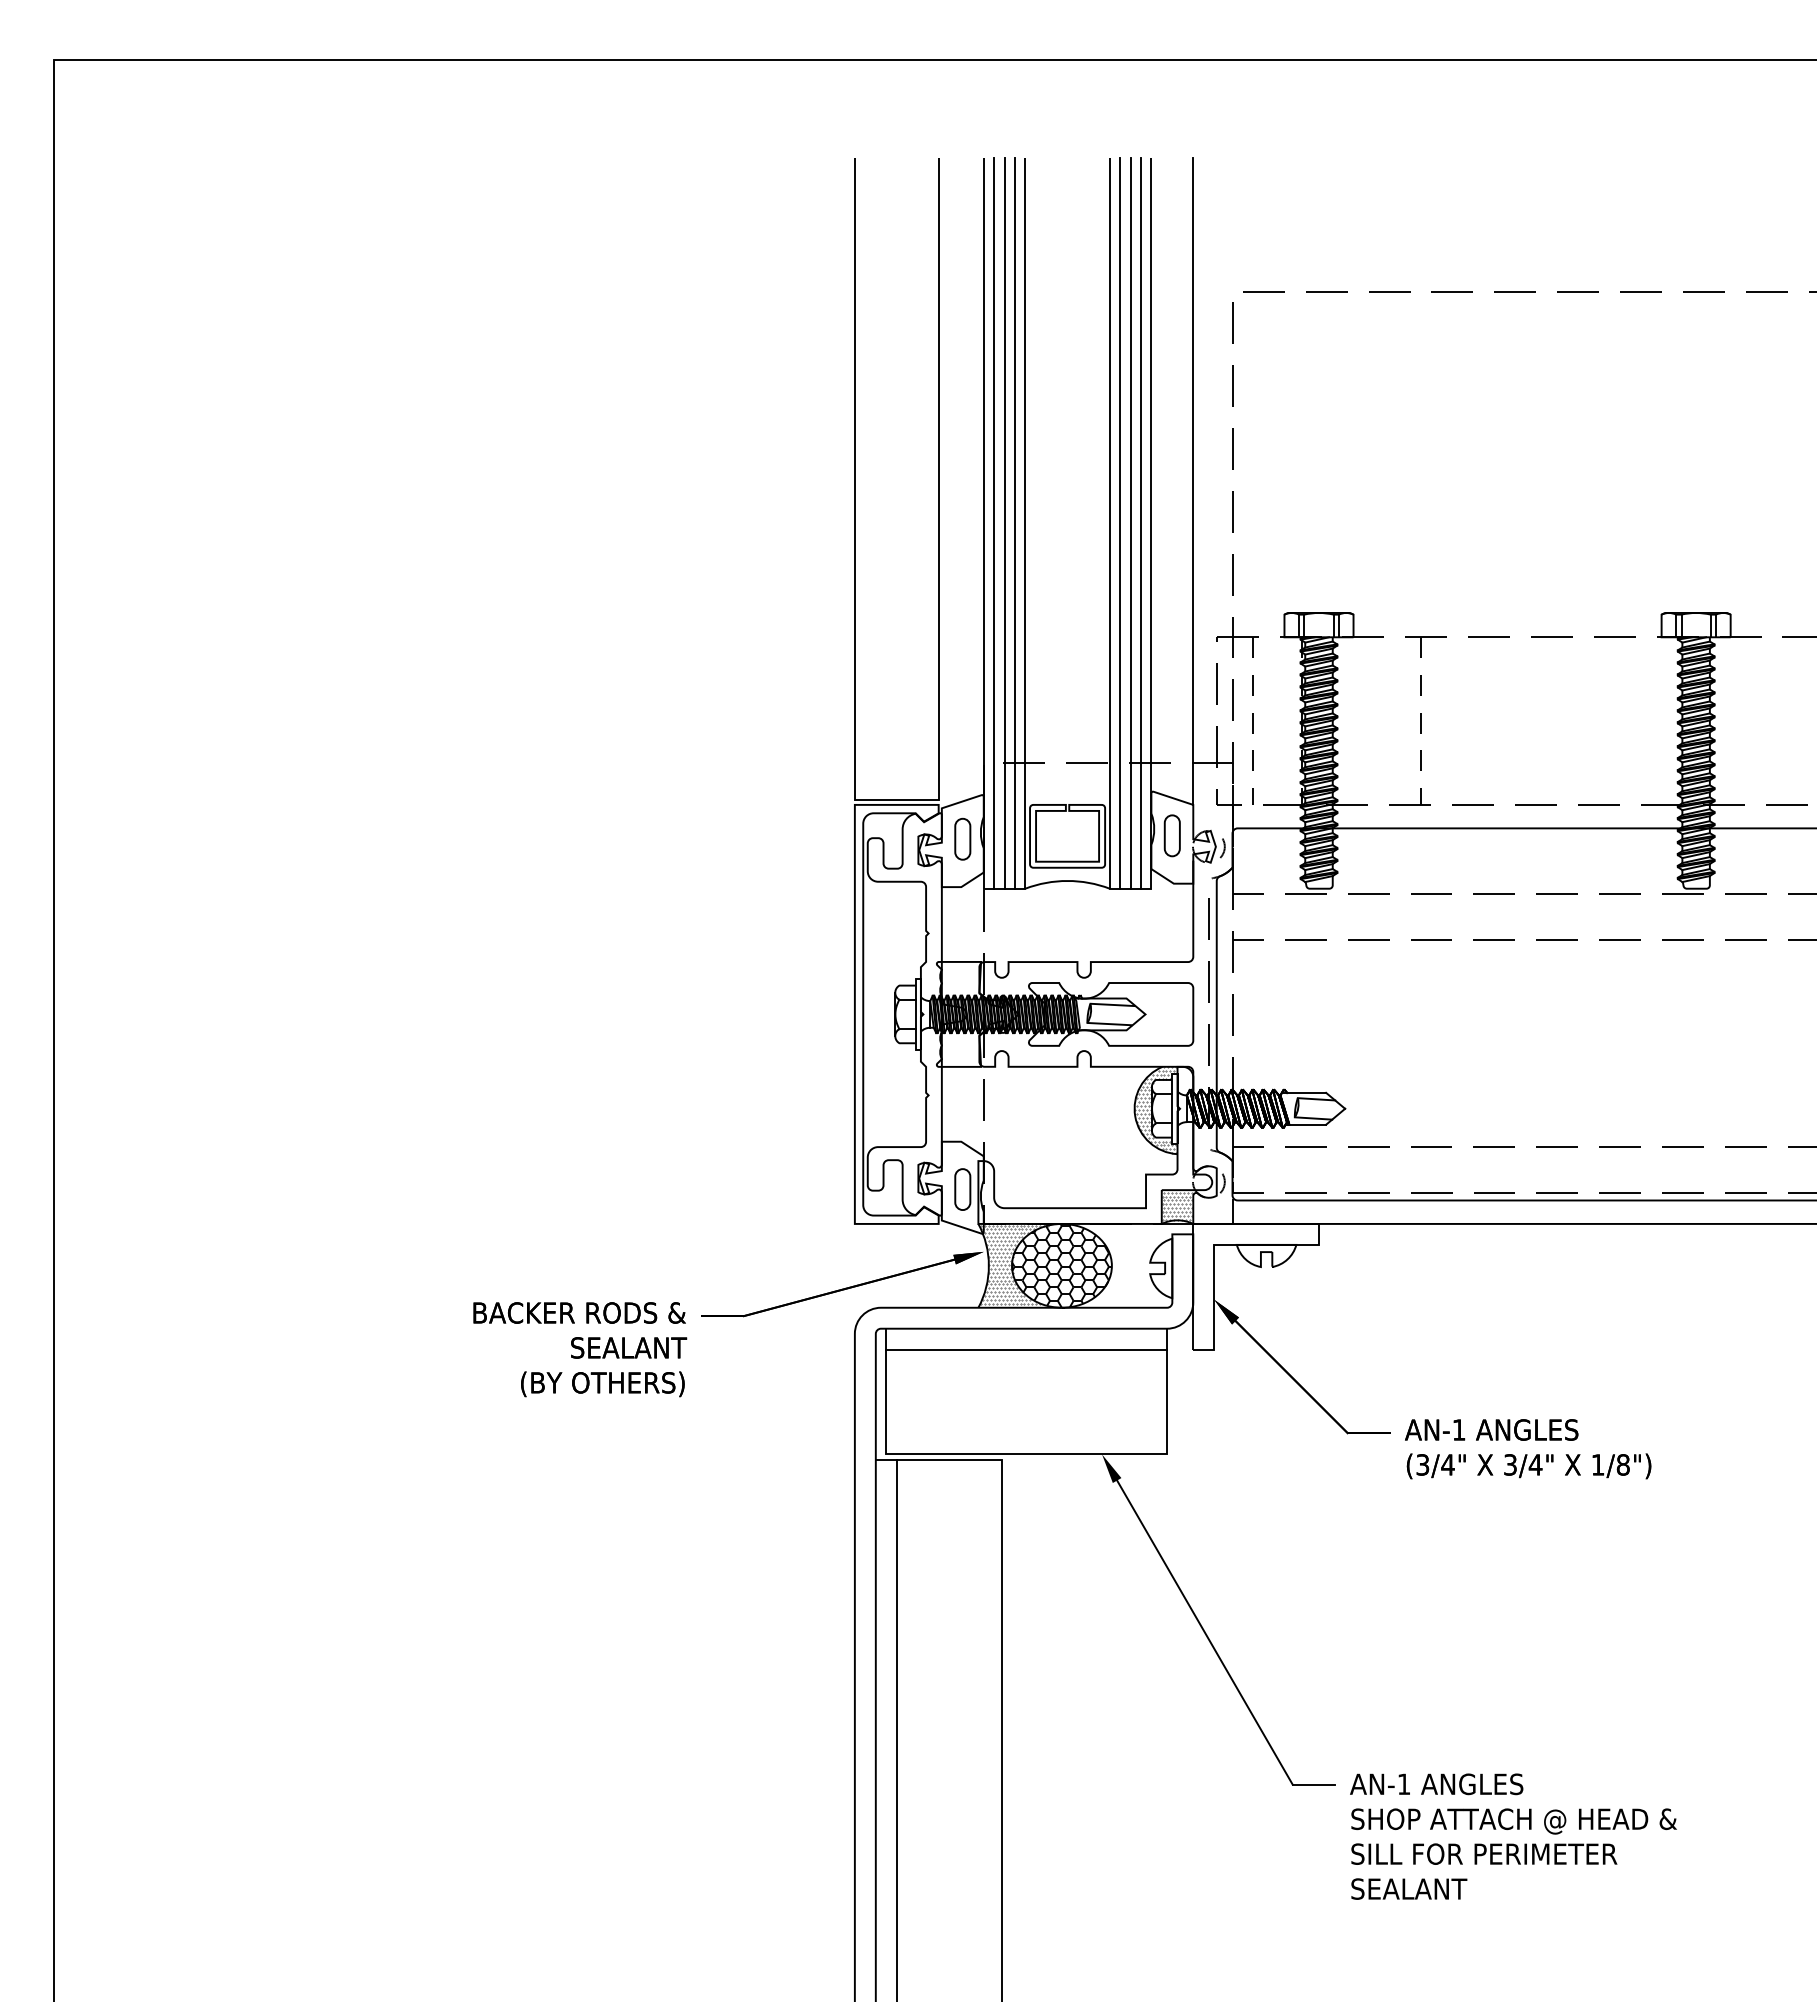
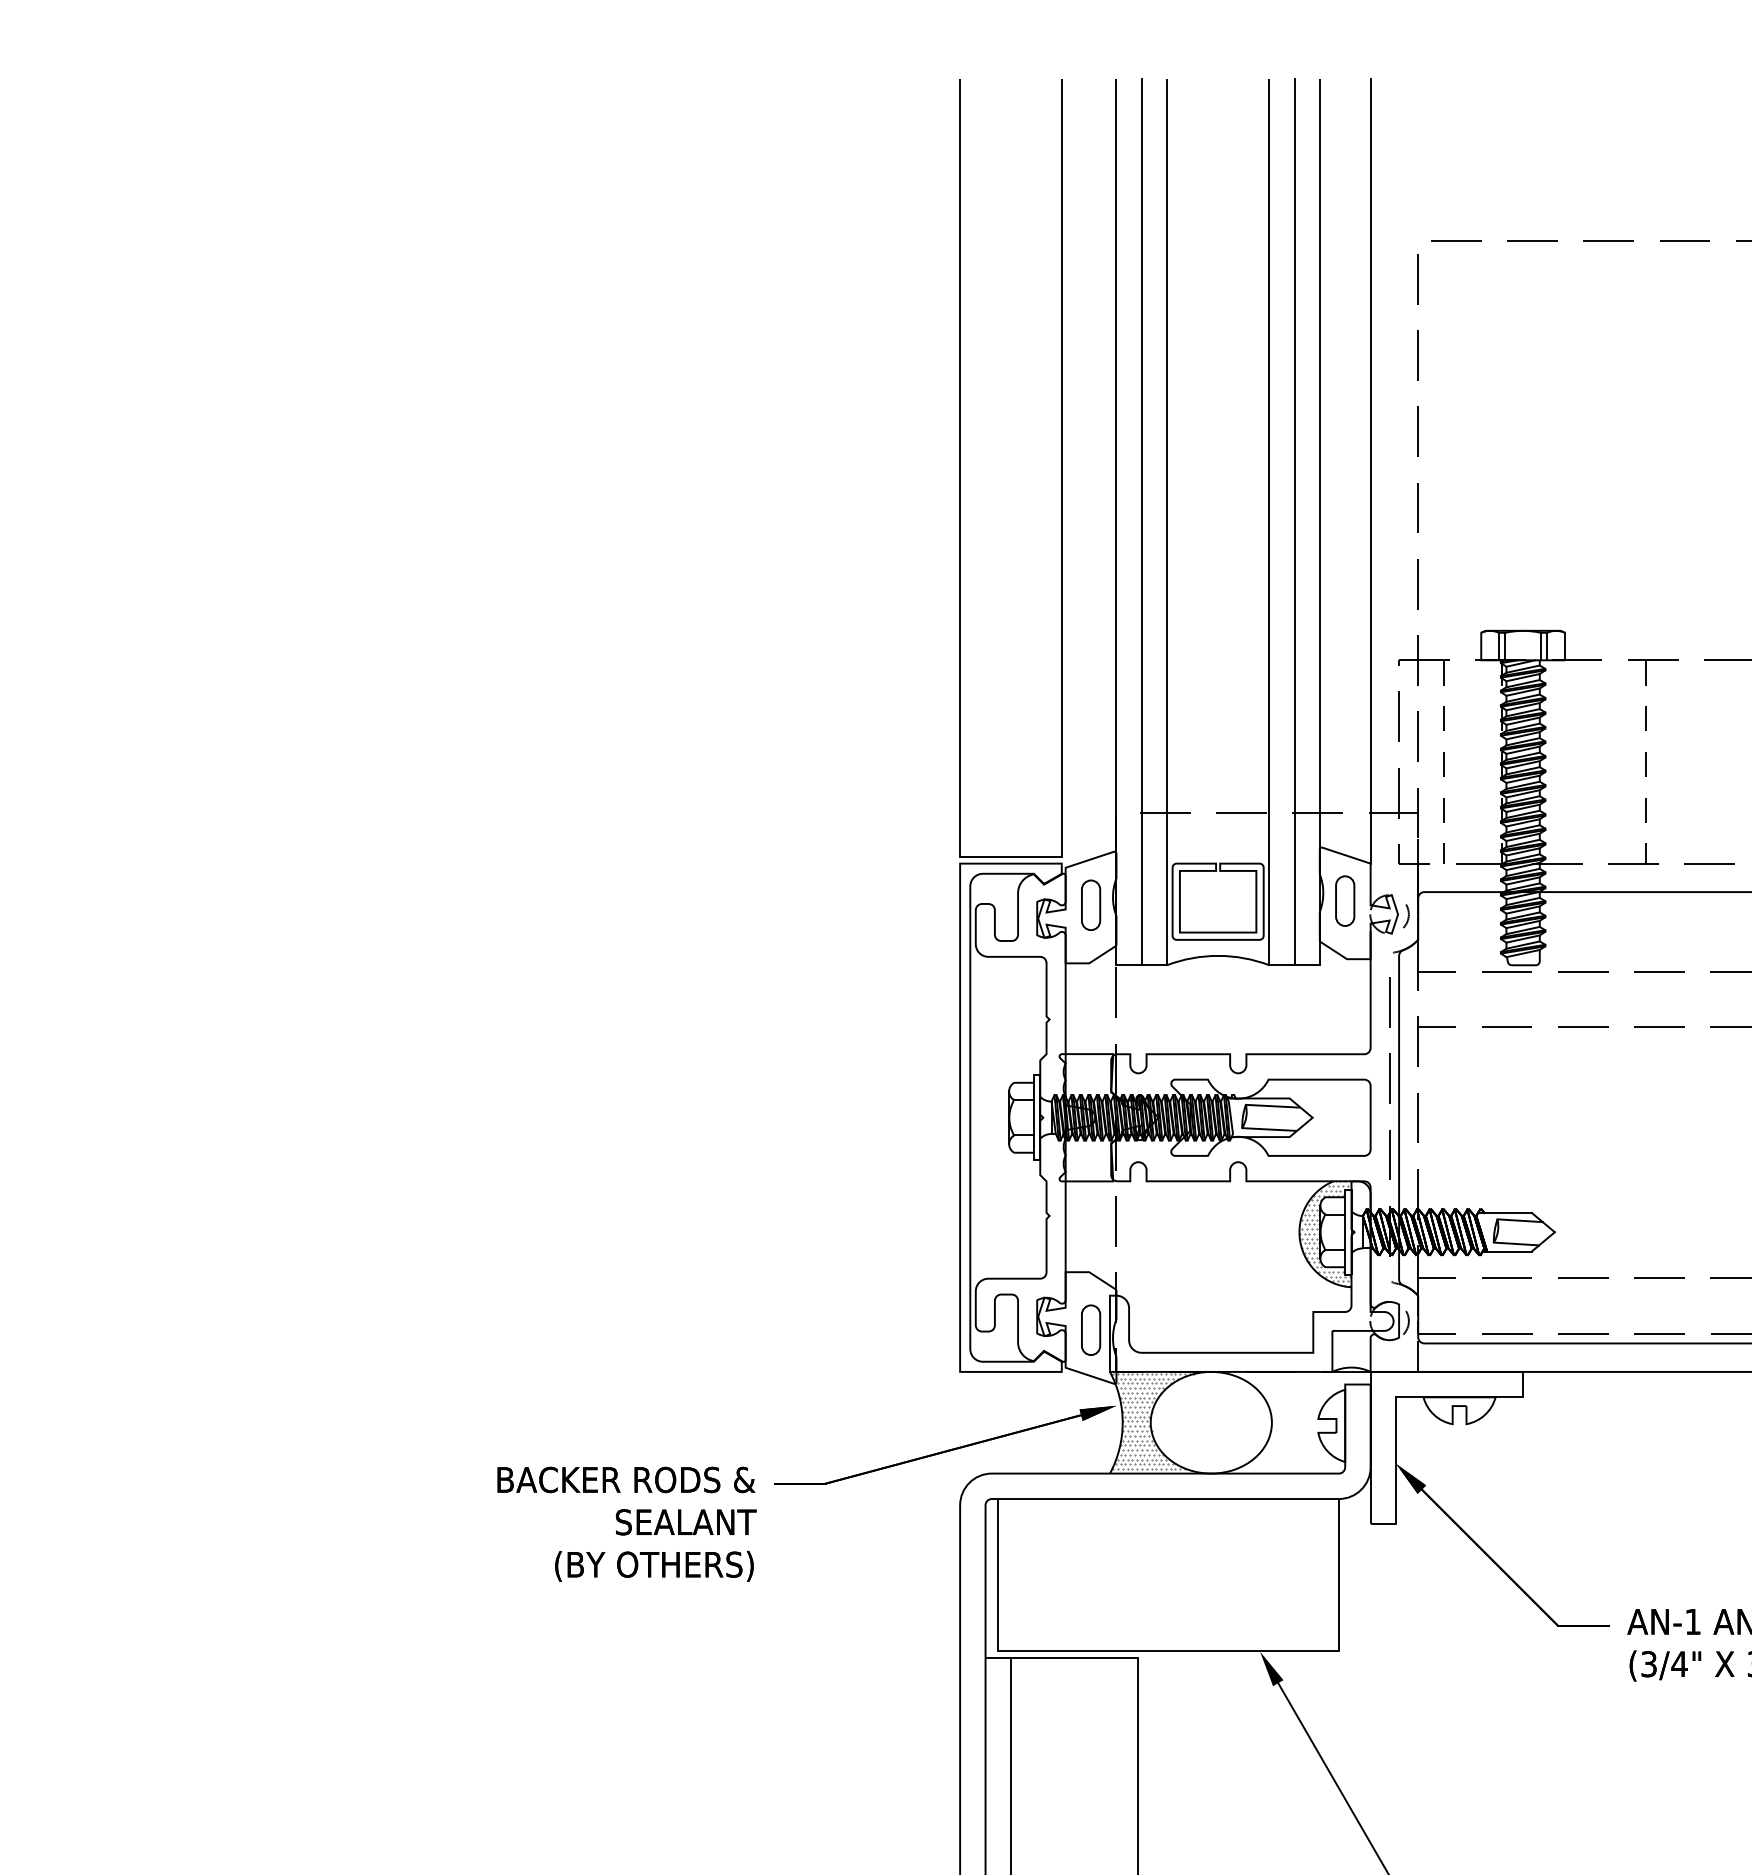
line: (994, 523) -> (1129, 522), removed
line: (1014, 523) -> (1153, 522), removed
line: (1120, 523) -> (1282, 522), removed
line: (1140, 523) -> (1306, 522), removed
hatch: (1176, 1206) -> (1350, 1350), removed
hatch: (1061, 1265) -> (1210, 1422), removed
line: (1026, 1349) -> (1168, 1524), removed

